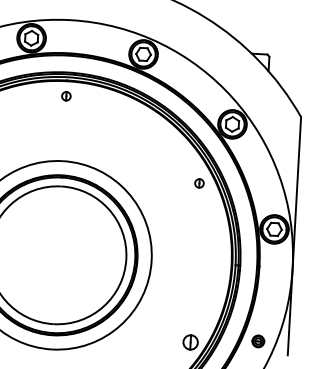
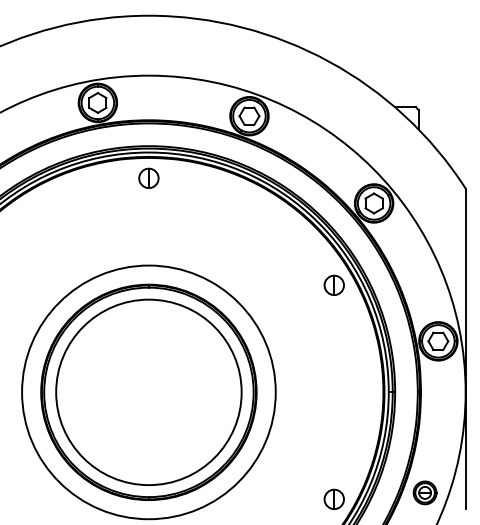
part: (66, 95) -> (148, 177), size x1.67
part: (199, 182) -> (333, 284), size x1.67
part: (257, 341) -> (424, 492), size x1.43

